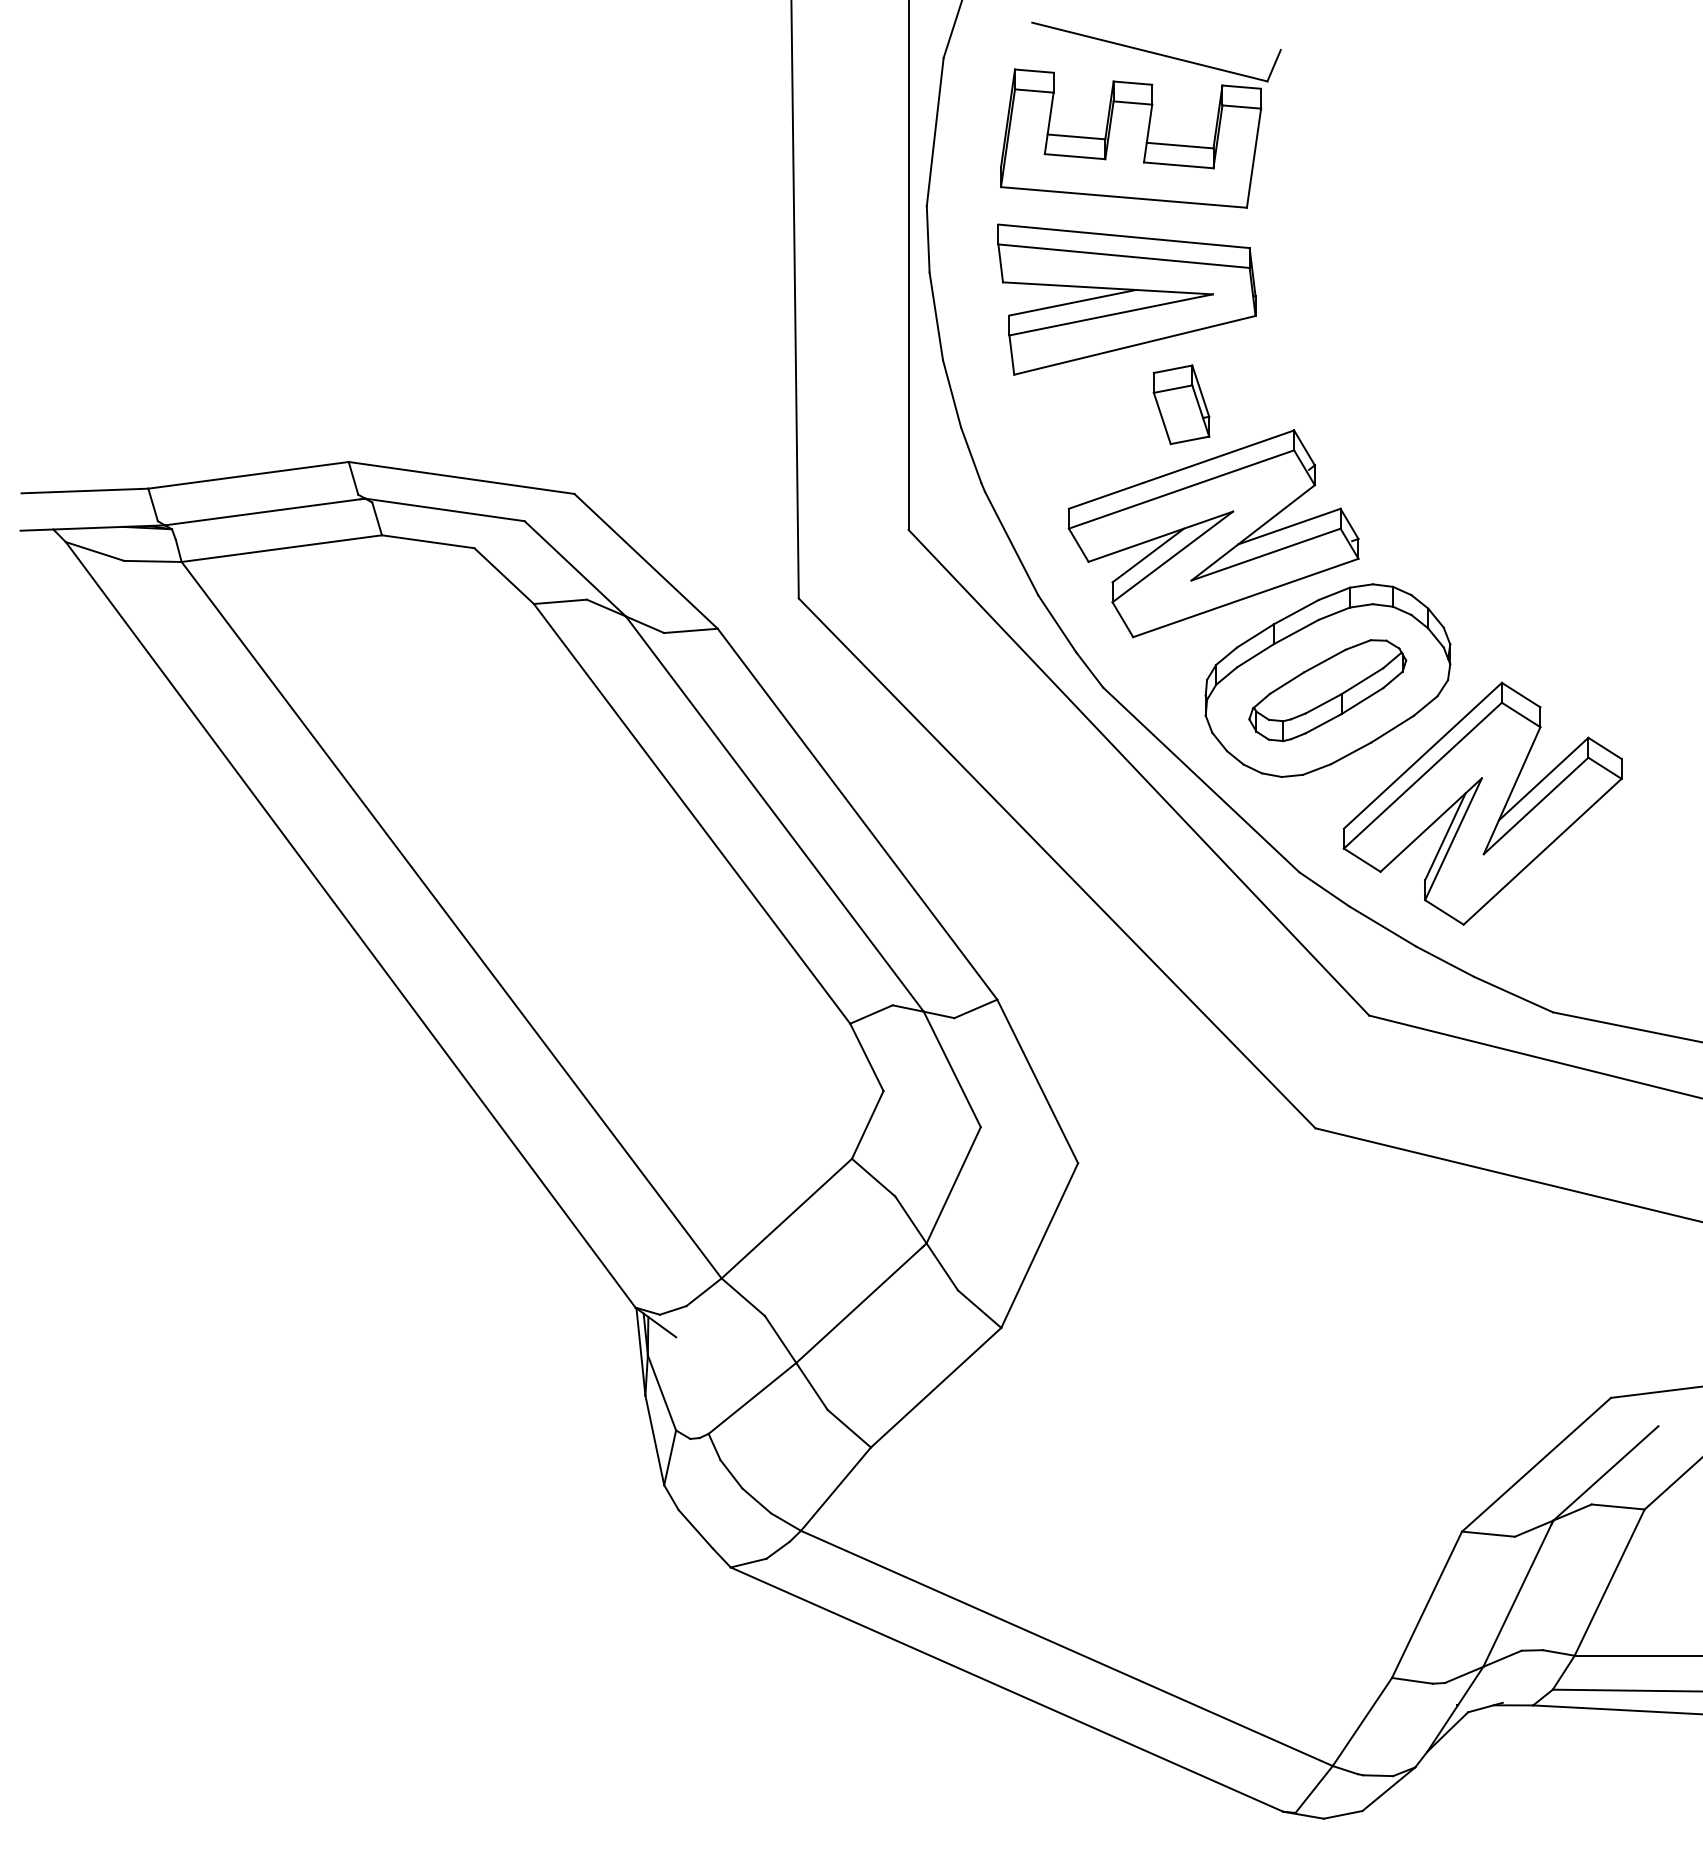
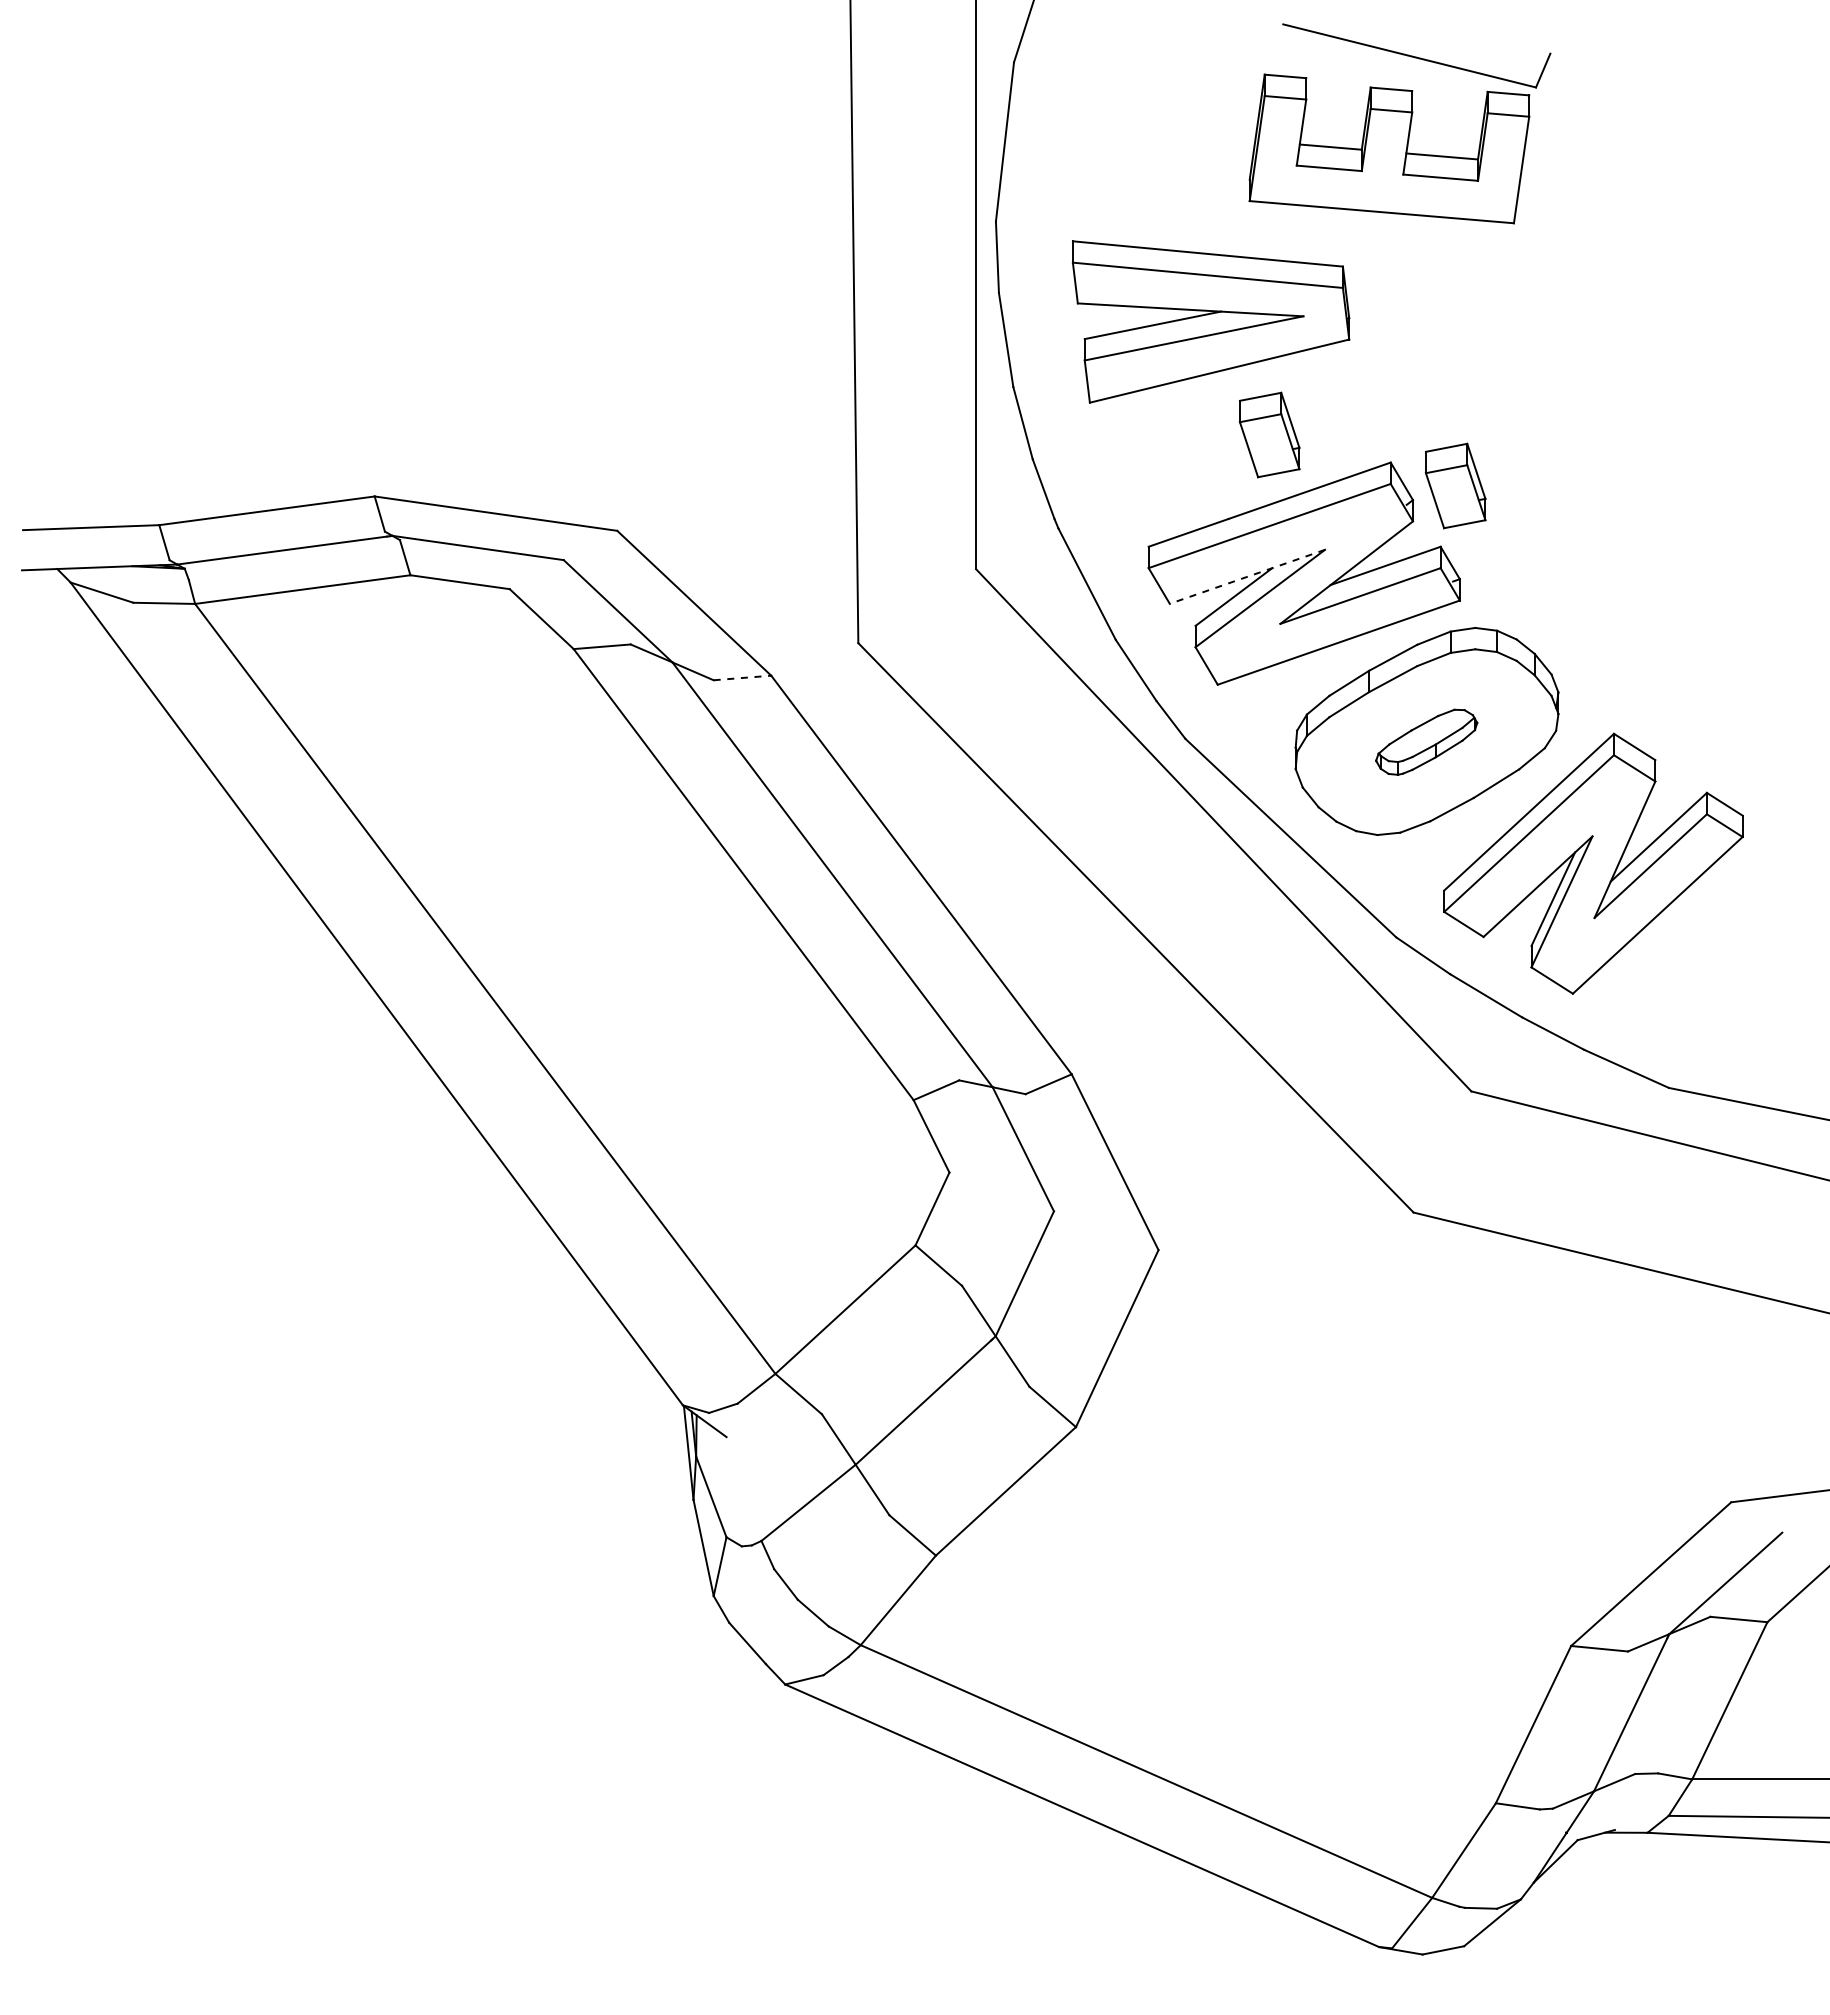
part: (1140, 114) -> (1399, 123), moved
part: (1354, 451) -> (1455, 485), added
line: (1159, 536) -> (1246, 576), solid -> dashed
line: (690, 630) -> (742, 677), solid -> dashed
part: (1327, 690) -> (1426, 742), size x0.6

